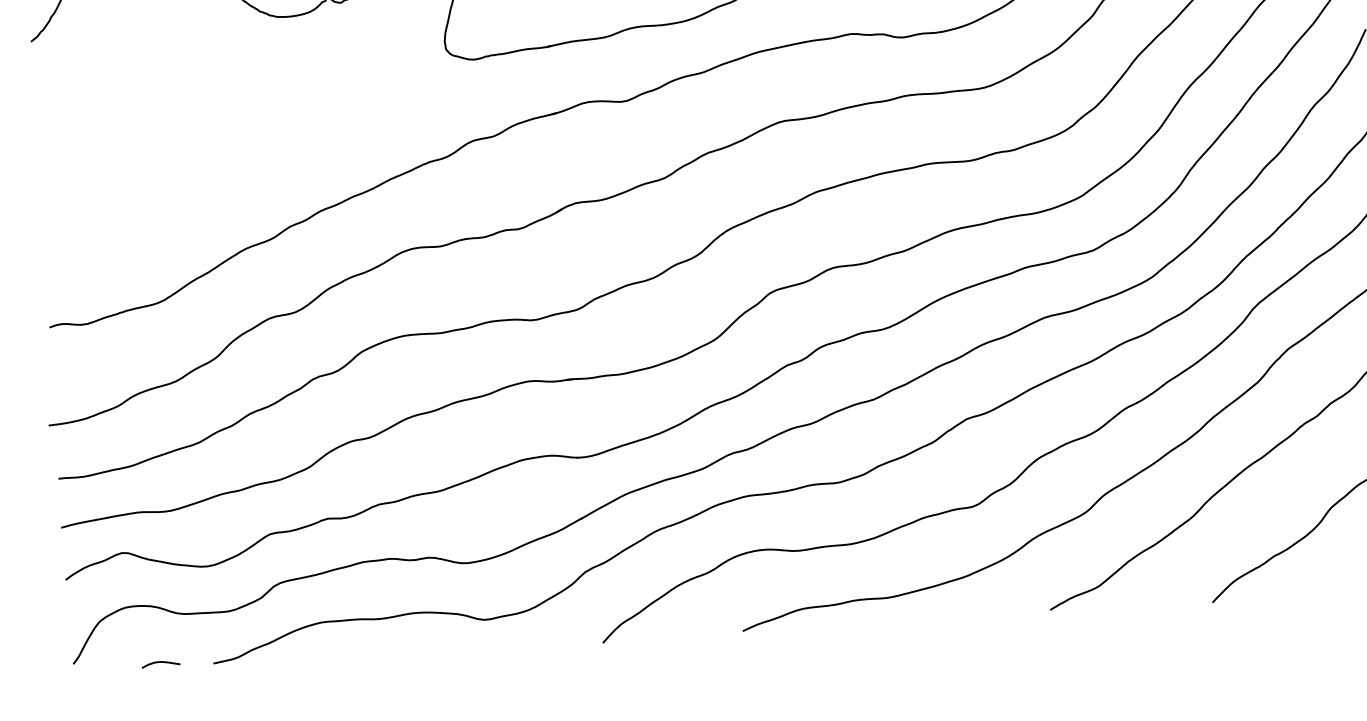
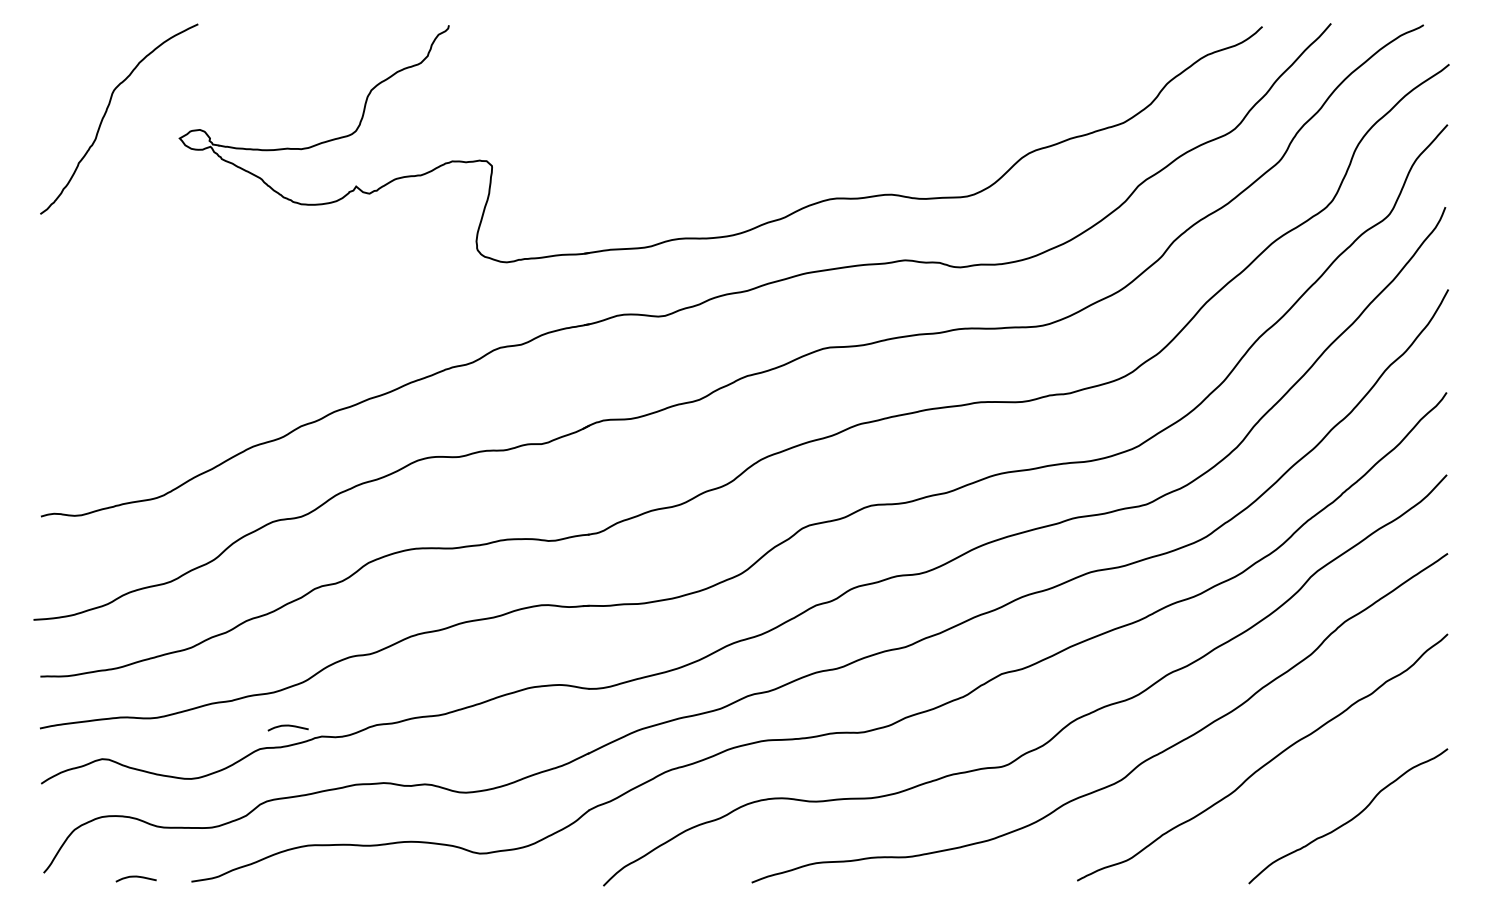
curve: (294, 511) -> (287, 726), added

